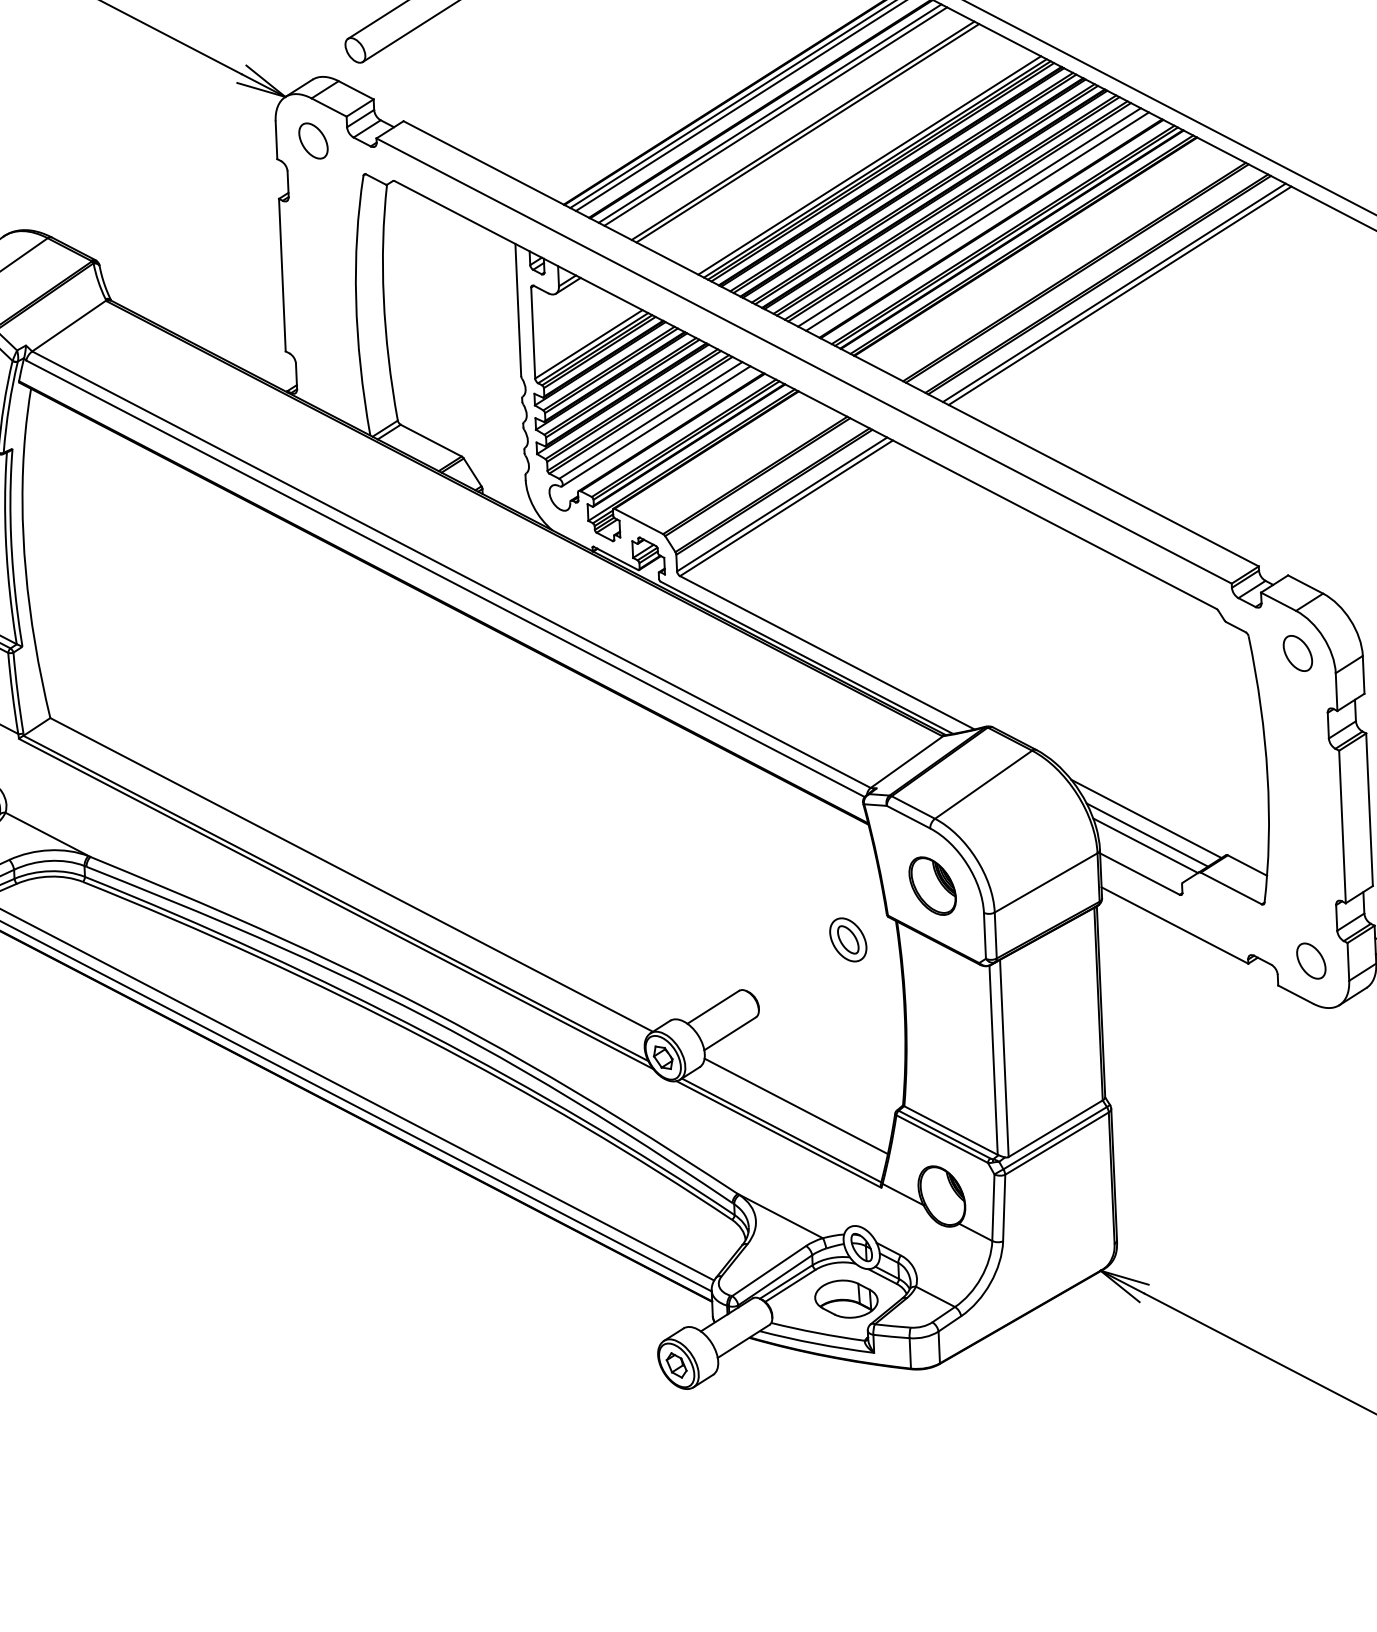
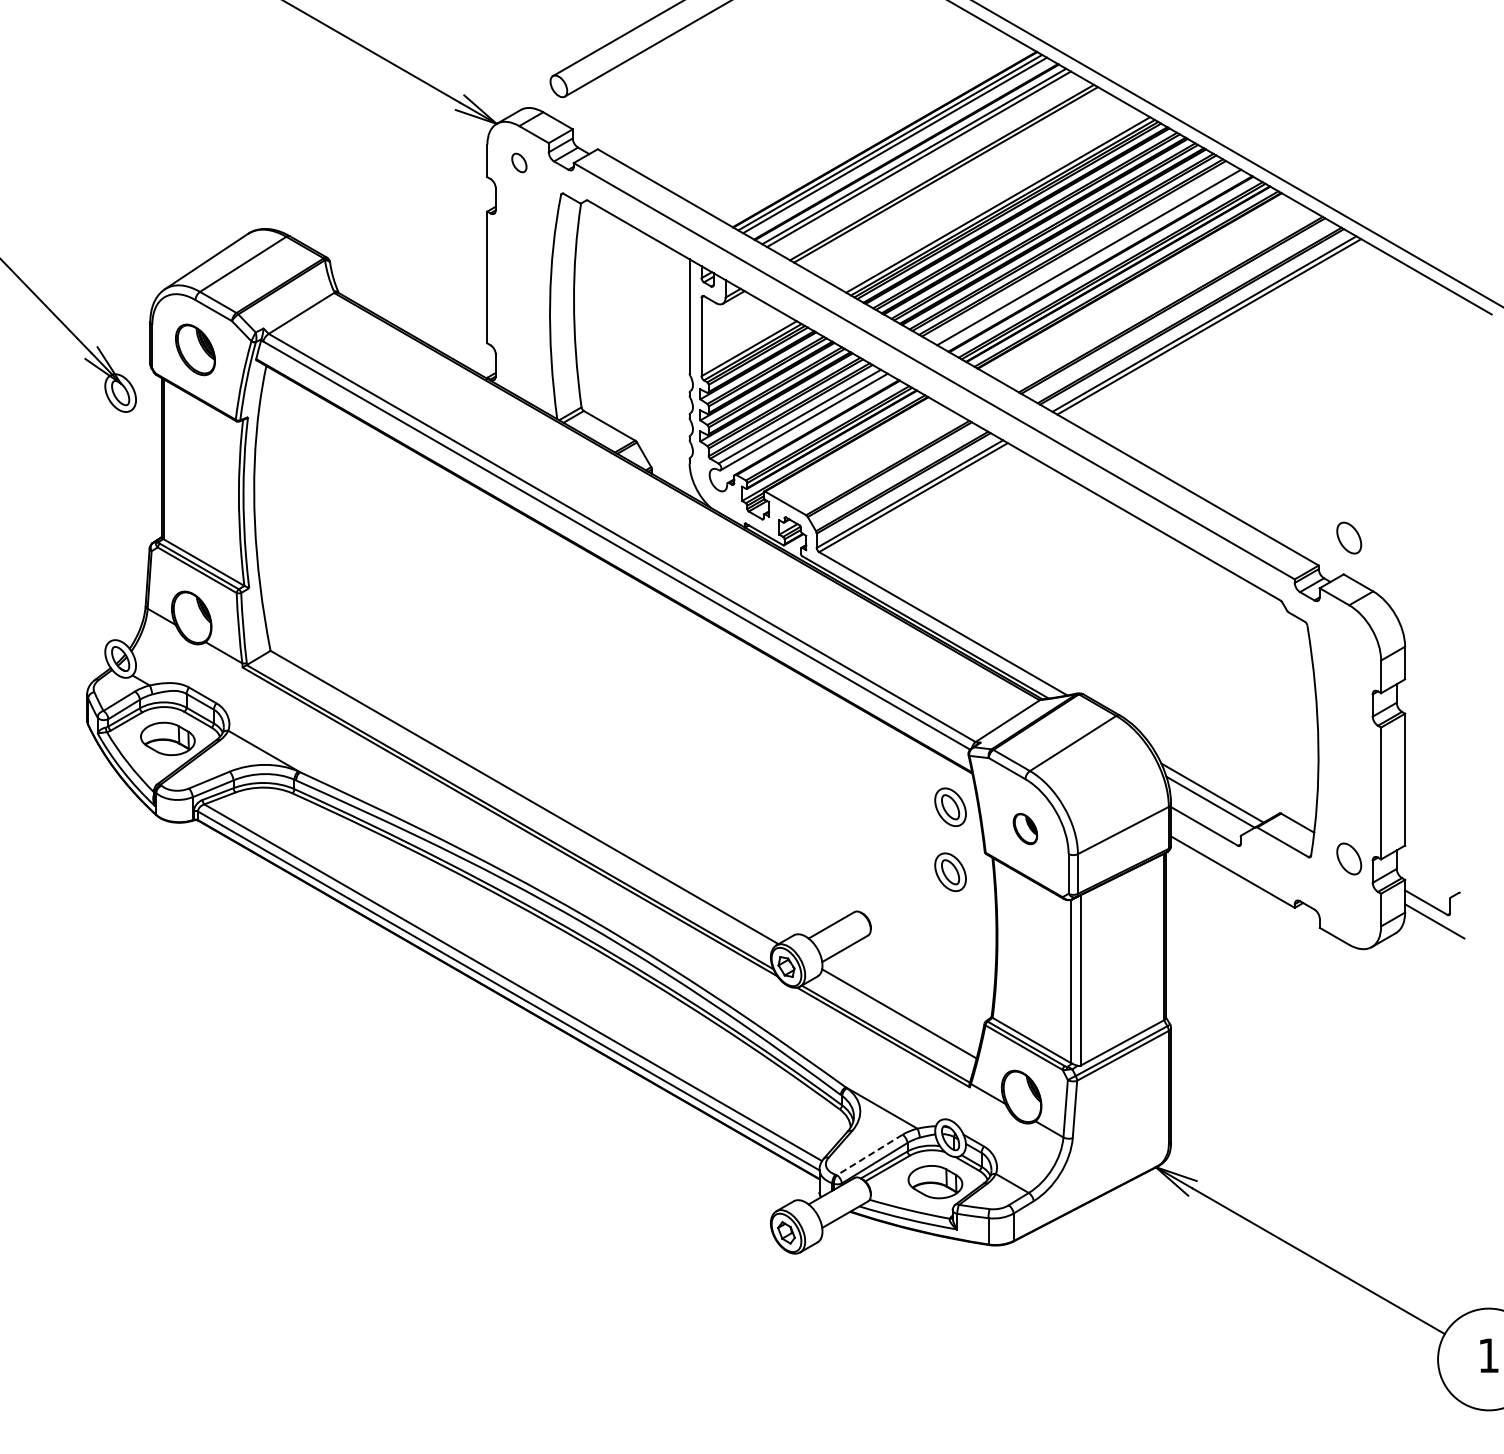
part: (313, 140) -> (519, 162), size x0.6
line: (969, 217) -> (1082, 253), removed
part: (1298, 652) -> (1349, 537), moved
line: (1146, 818) -> (1212, 778), removed
part: (844, 863) -> (950, 806), added
part: (932, 885) -> (1025, 828), size x0.6
part: (1311, 960) -> (1349, 858), moved
line: (768, 1270) -> (869, 1154), solid -> dashed

